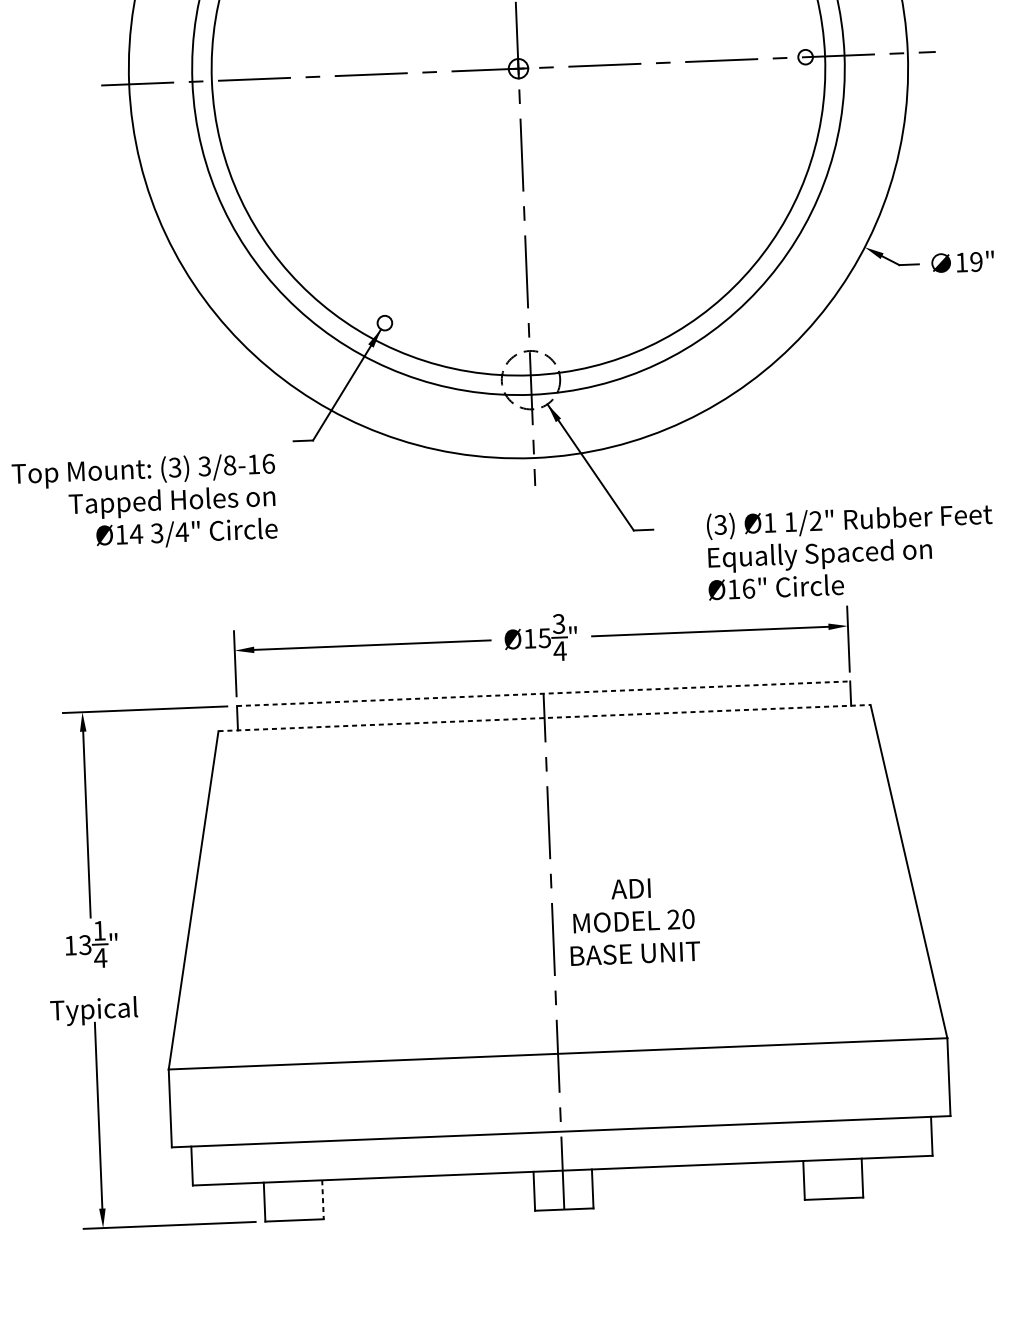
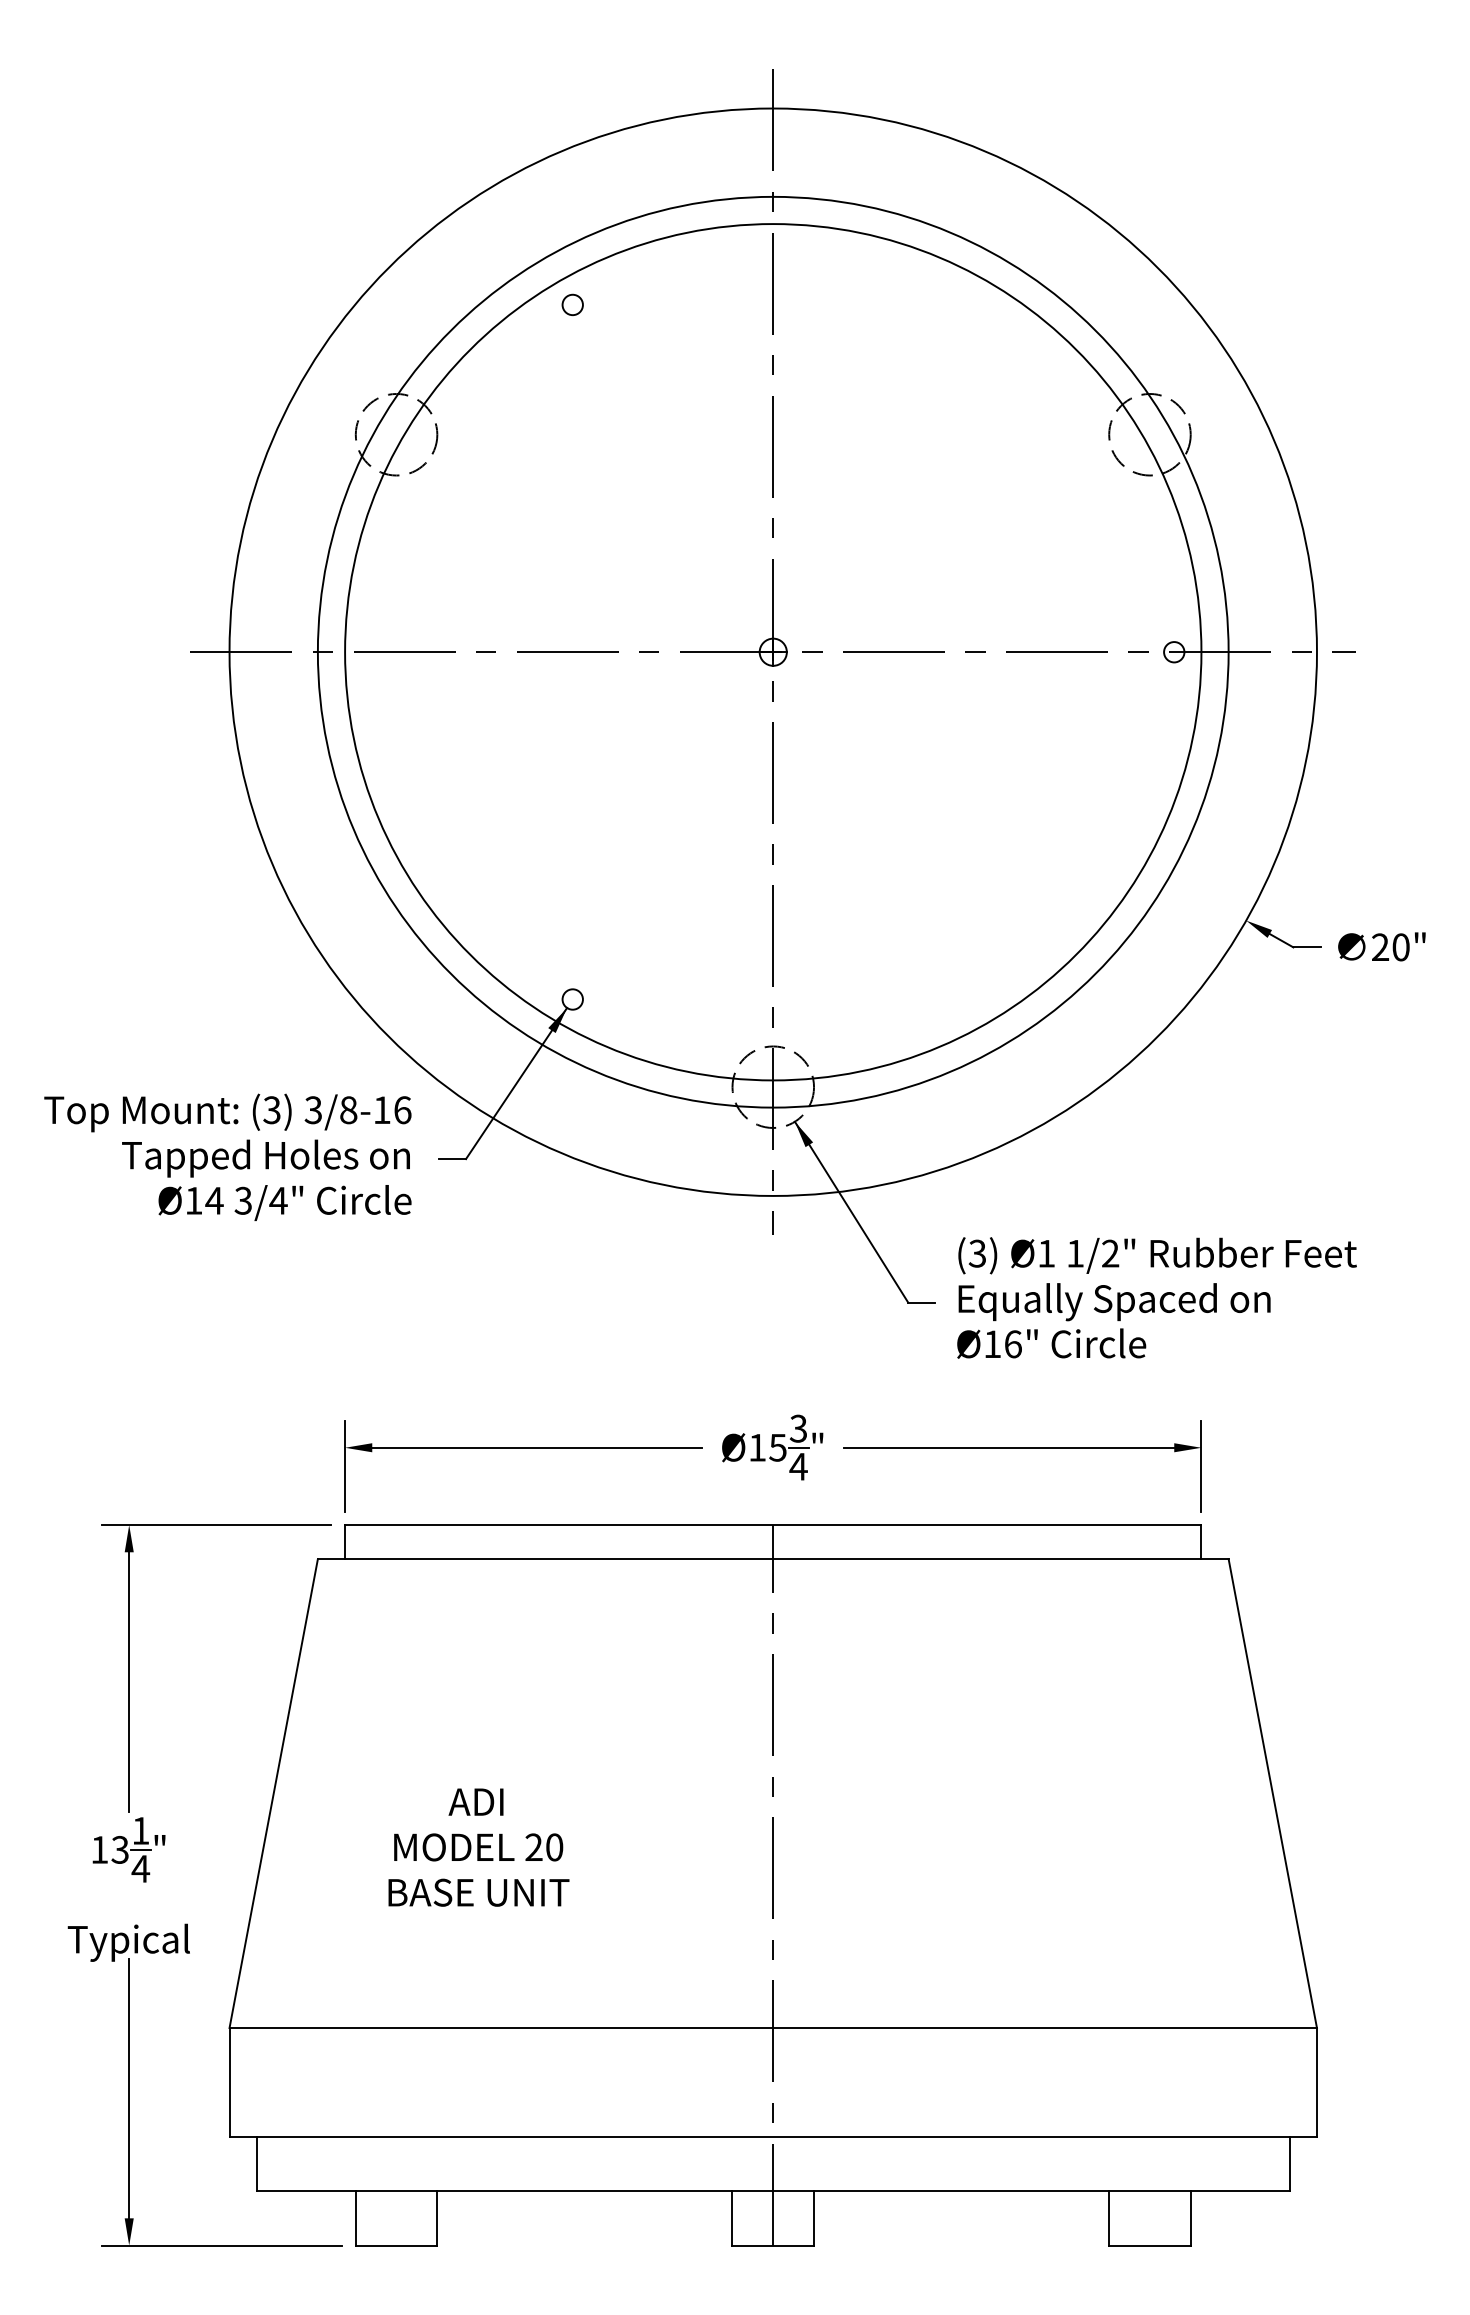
text: (968, 262) -> (1390, 947), 19" -> 20"
text: (144, 502) -> (227, 1156), moved
text: (850, 551) -> (1156, 1297), moved
line: (543, 694) -> (773, 1525), dashed -> solid
line: (544, 718) -> (773, 1559), dashed -> solid
text: (633, 921) -> (478, 1847), moved
line: (323, 1199) -> (437, 2218), dashed -> solid

